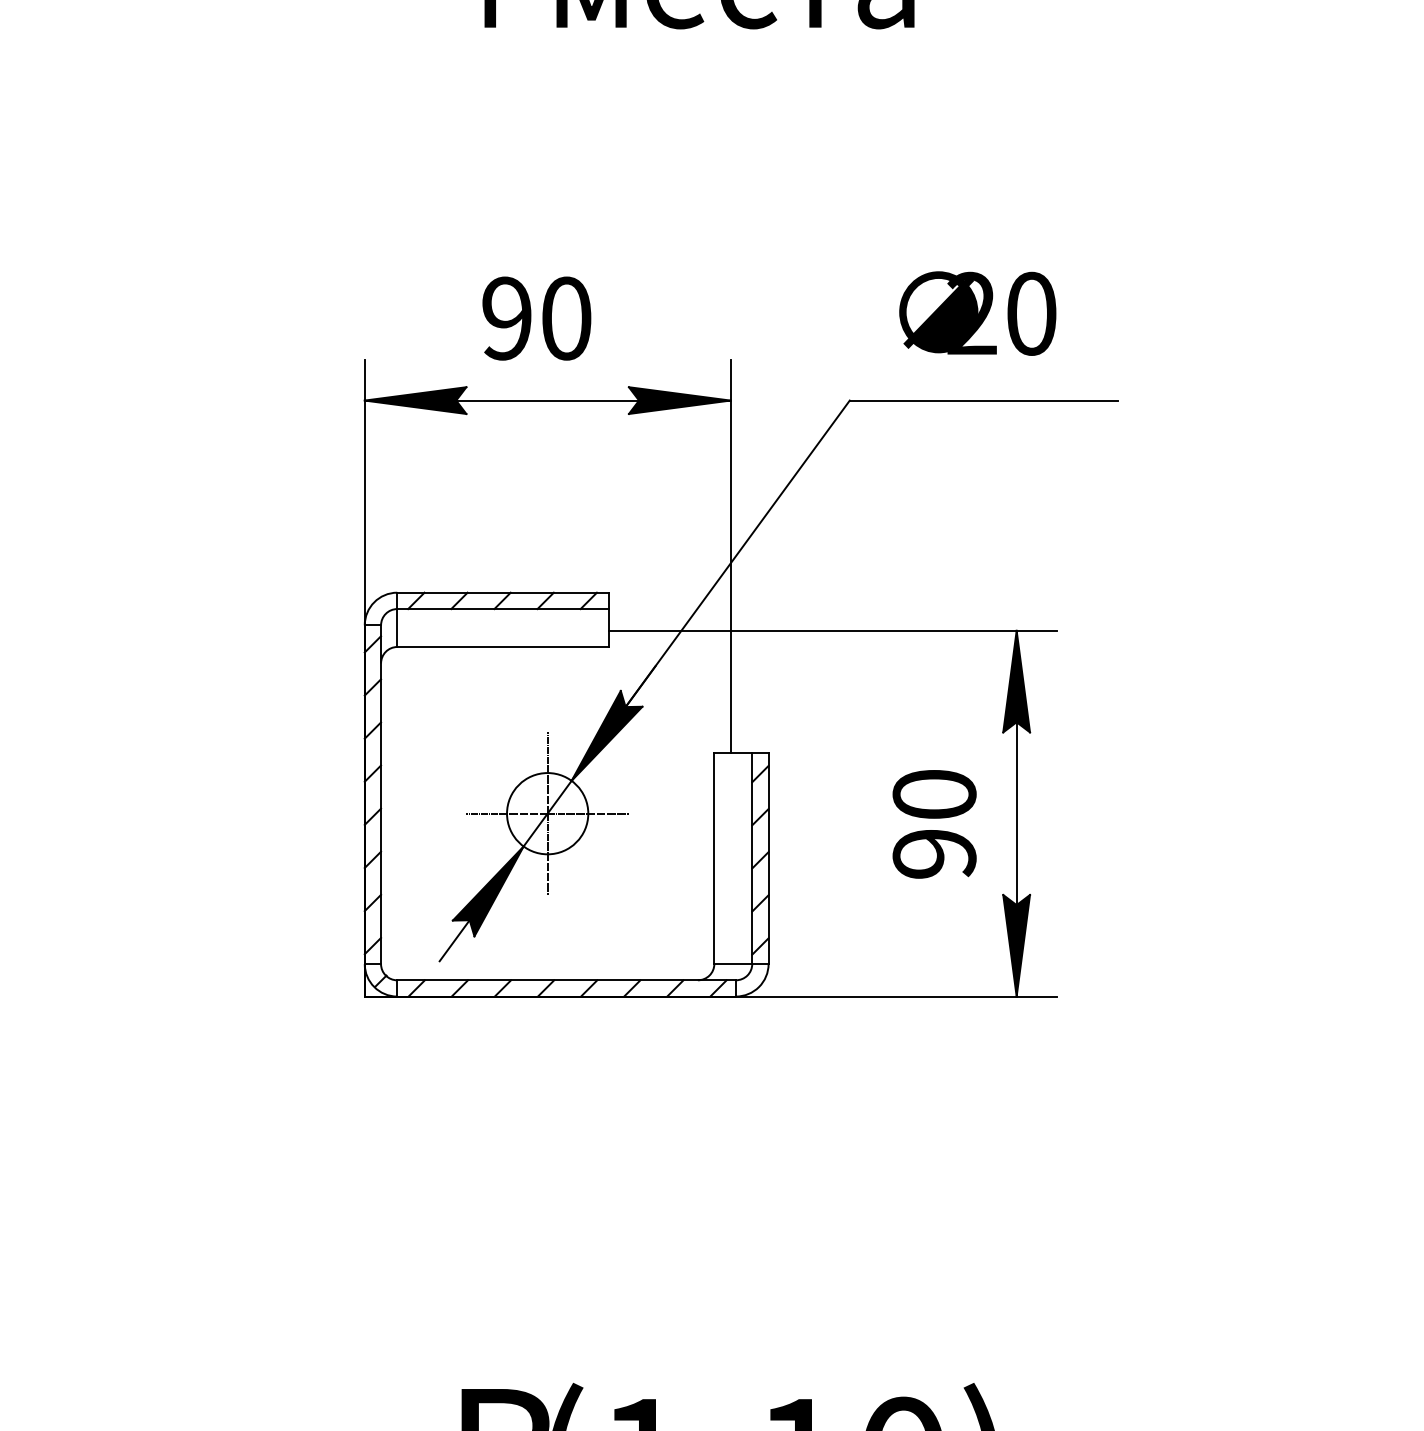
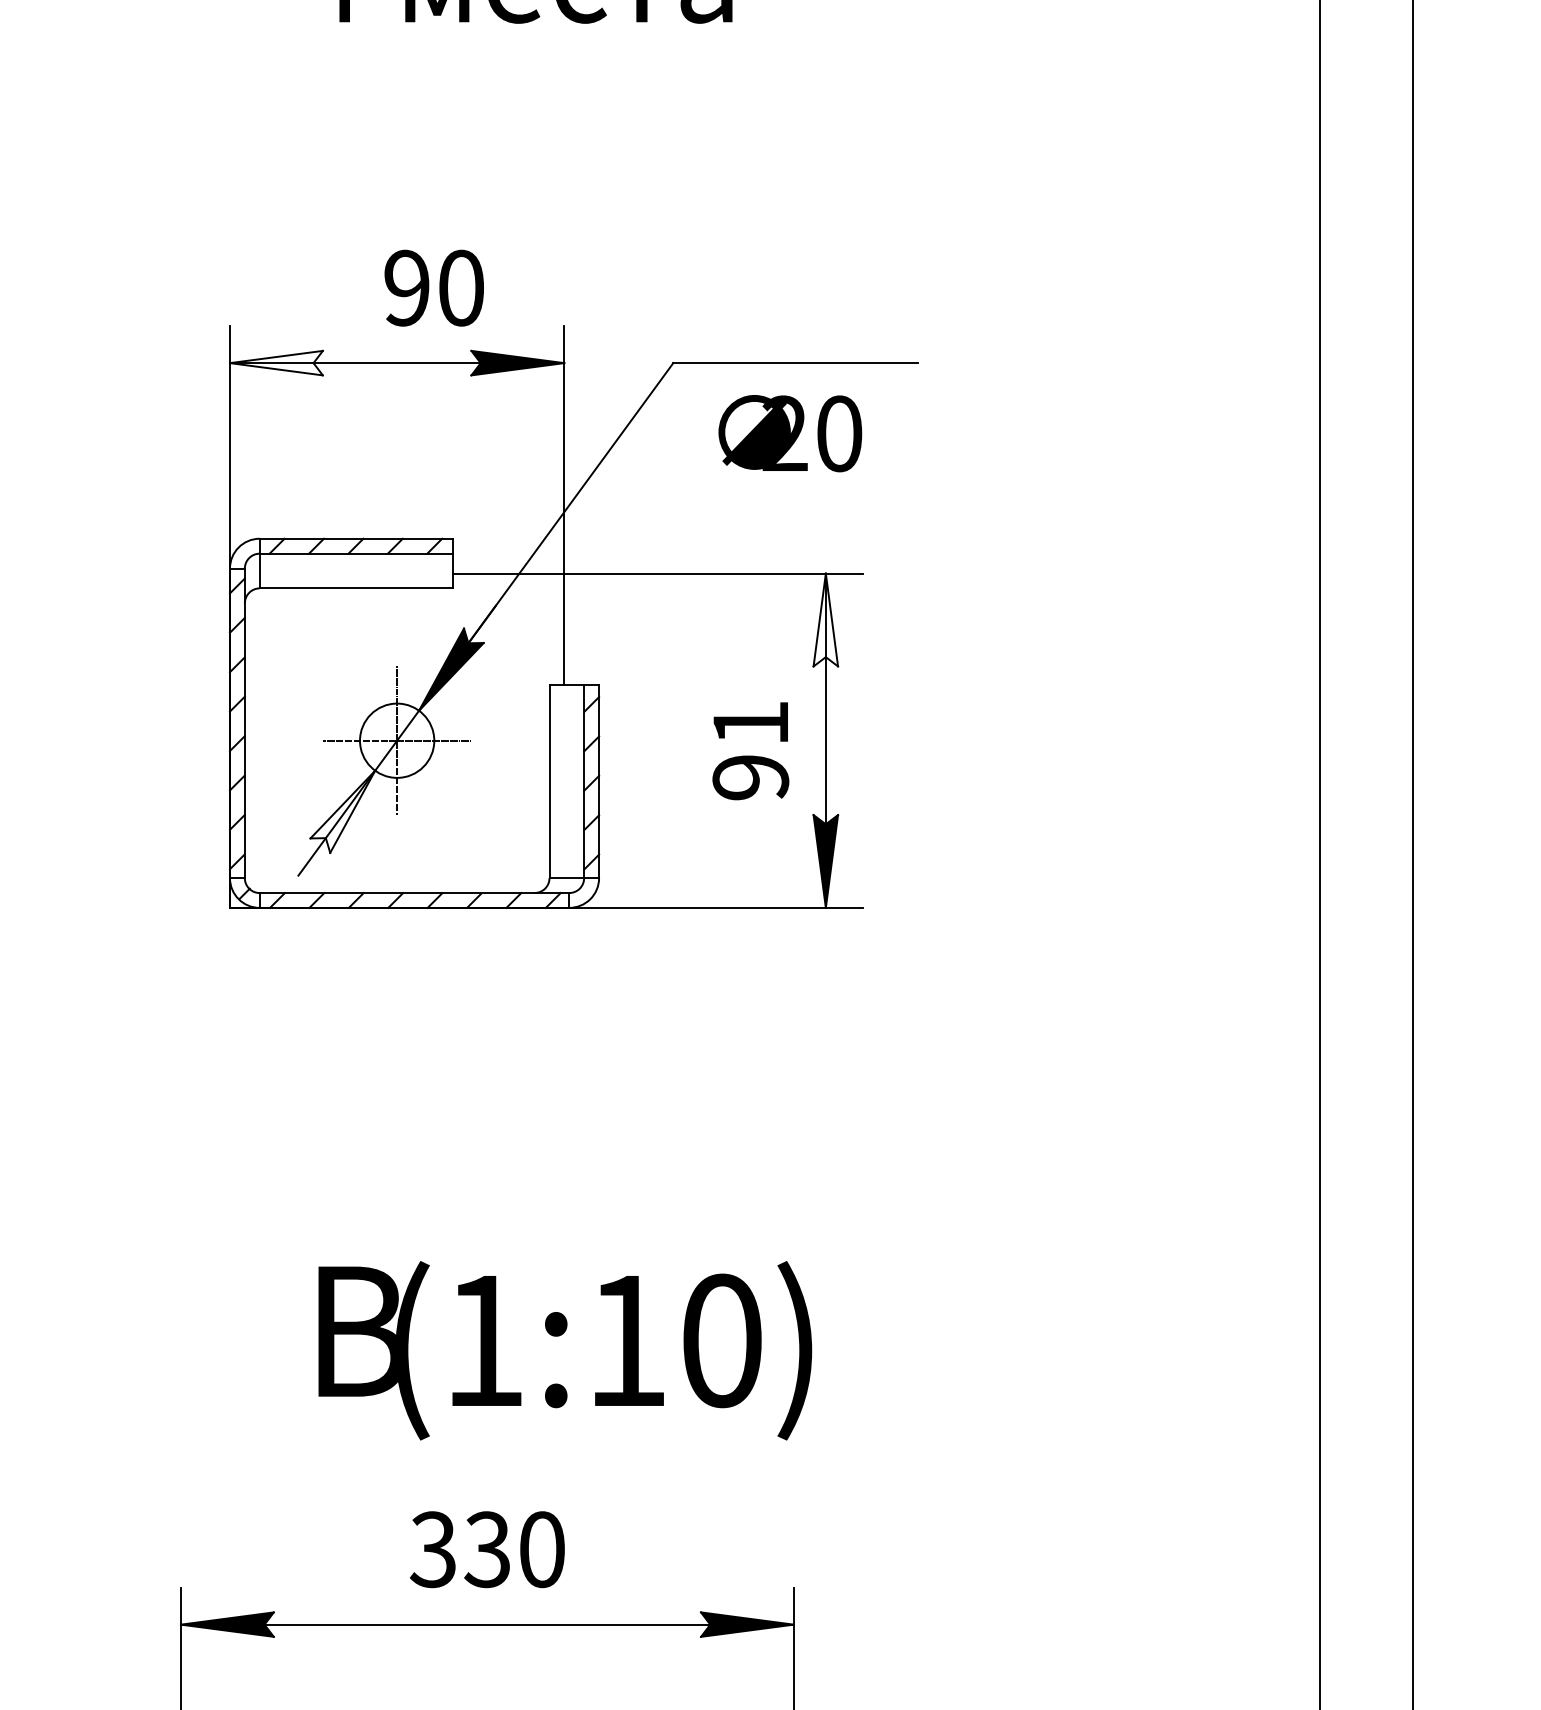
text: (977, 313) -> (790, 433), moved
text: (536, 317) -> (433, 287), moved
fill: (414, 399) -> (275, 362), removed
fill: (1016, 681) -> (825, 619), removed
text: (934, 793) -> (750, 722), 90 -> 91
fill: (487, 891) -> (342, 811), removed

